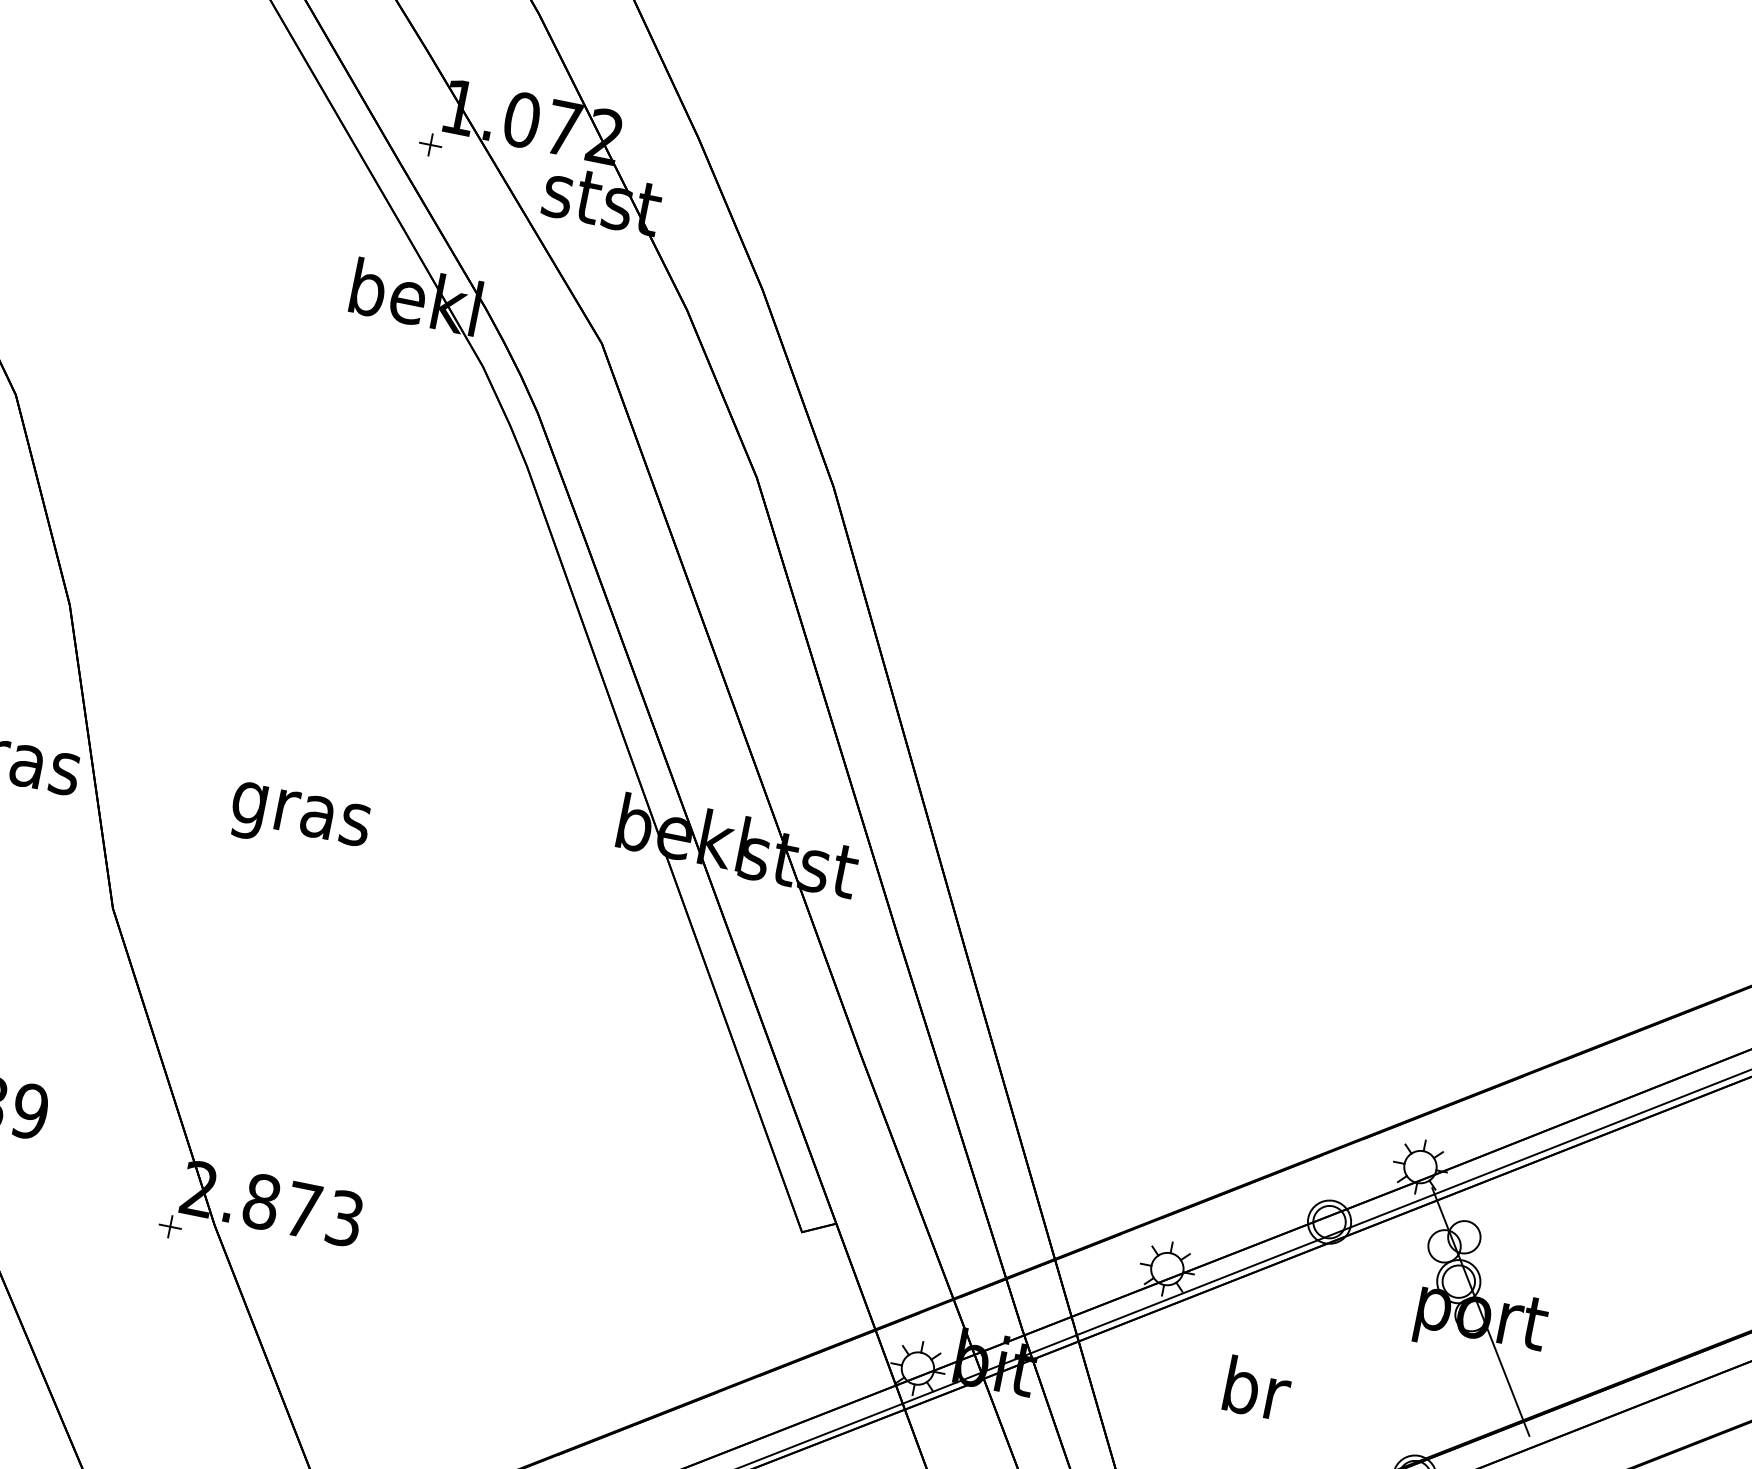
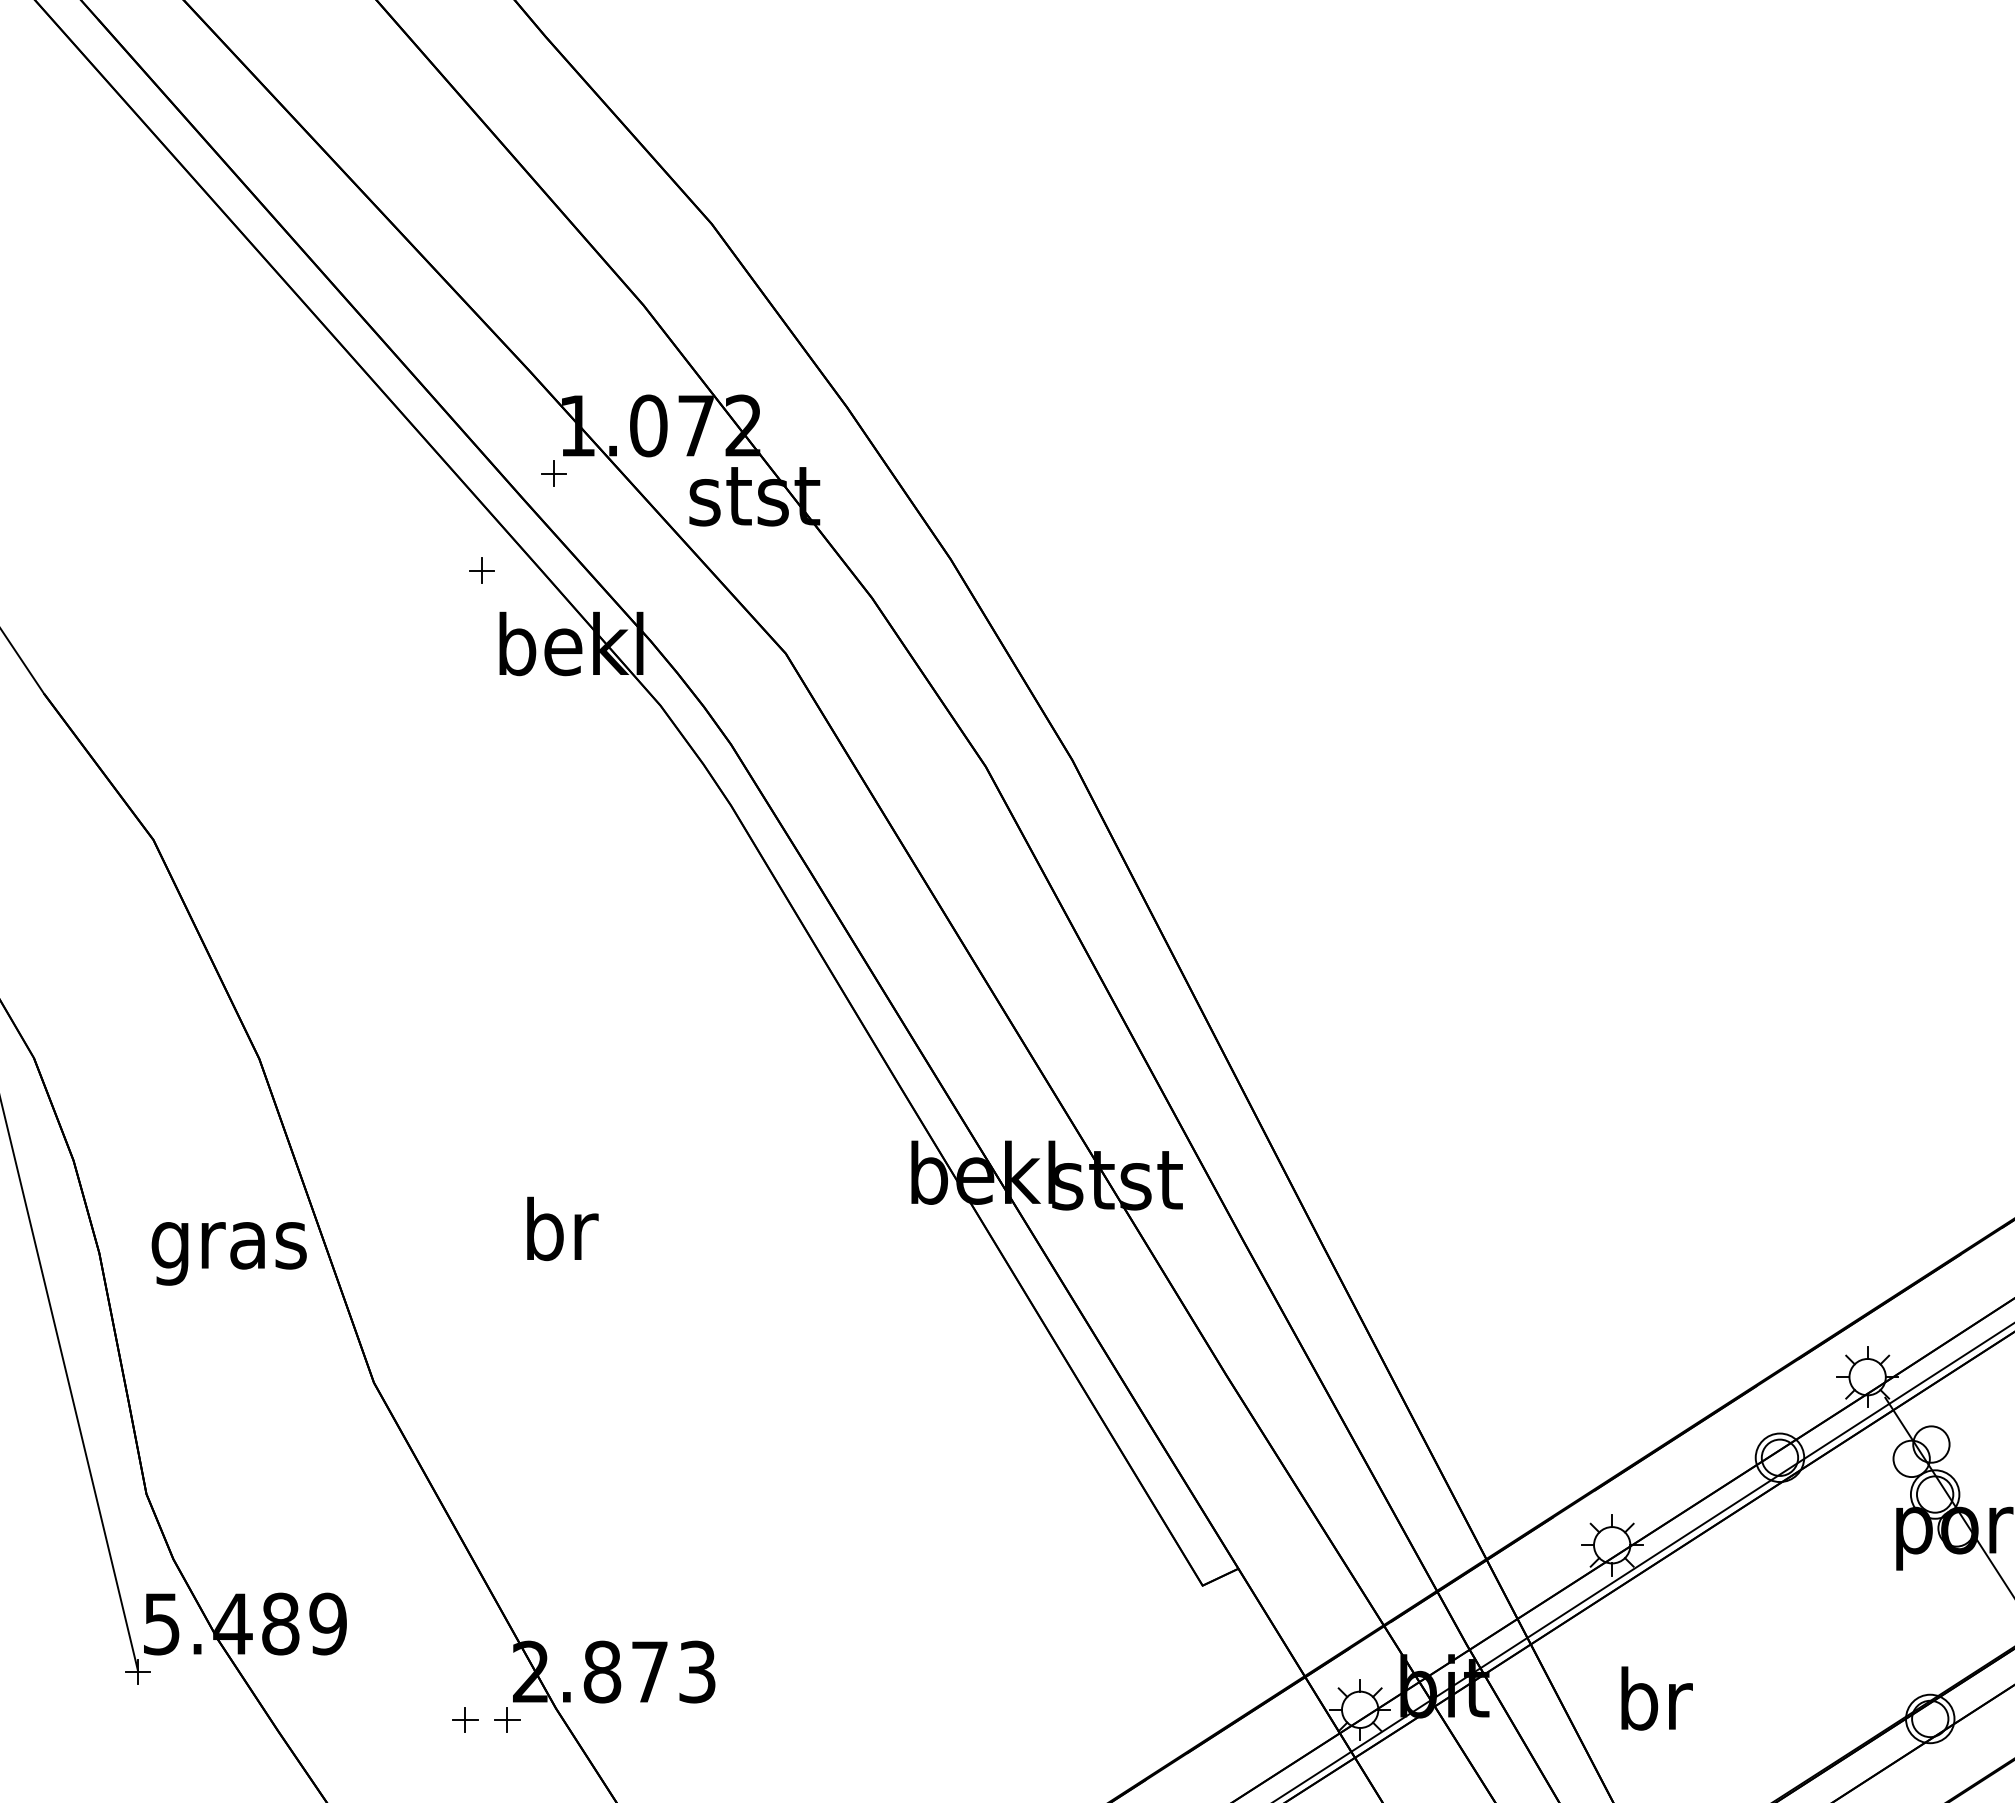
part: (350, 217) -> (481, 570), added
text: (301, 813) -> (559, 1236), gras -> br
part: (133, 1219) -> (465, 1719), added
text: (1257, 1388) -> (1656, 1698), moved

